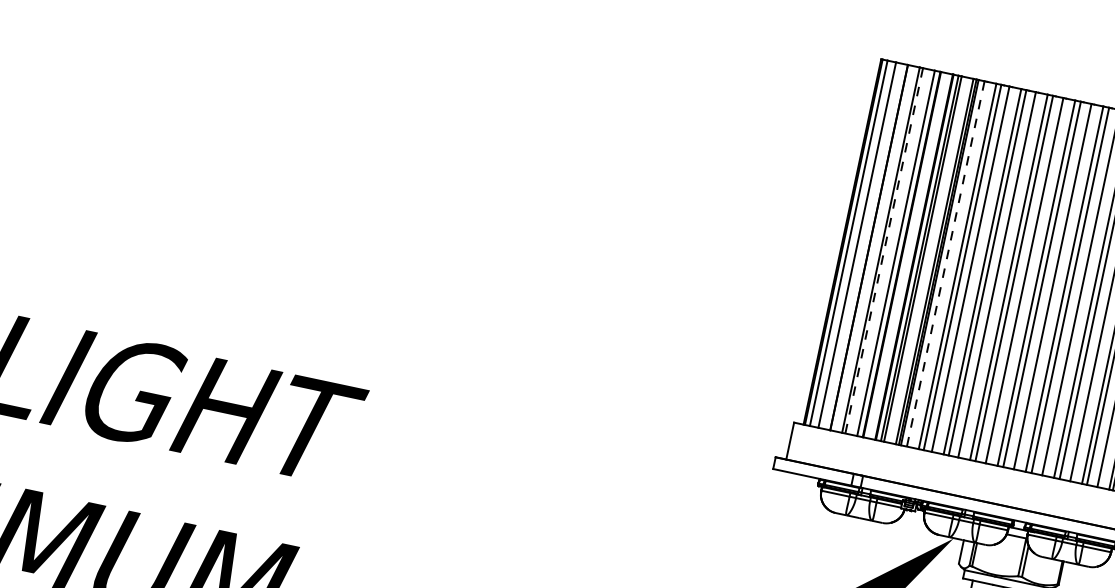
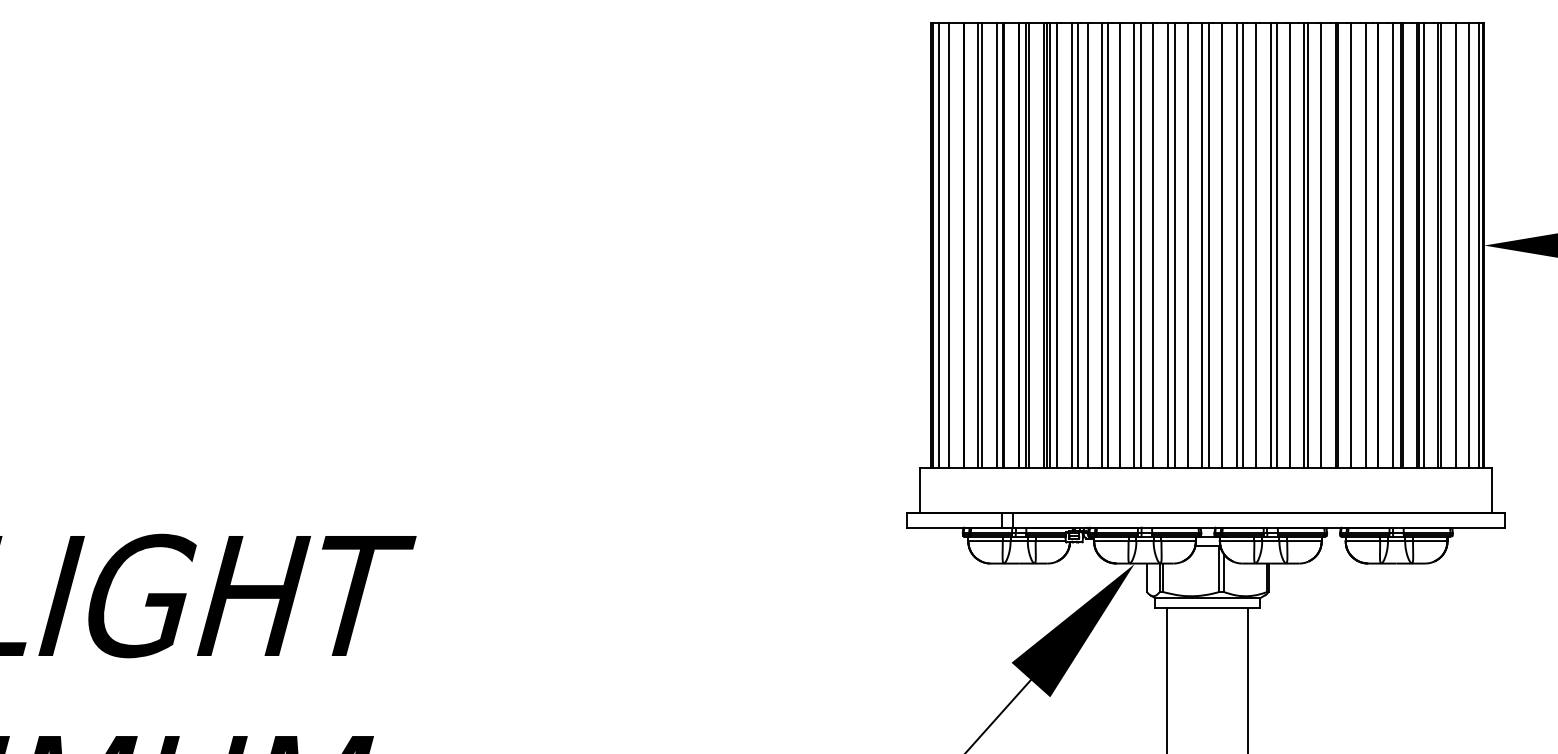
line: (884, 250) -> (982, 245), dashed -> solid
line: (946, 263) -> (1057, 245), dashed -> solid

